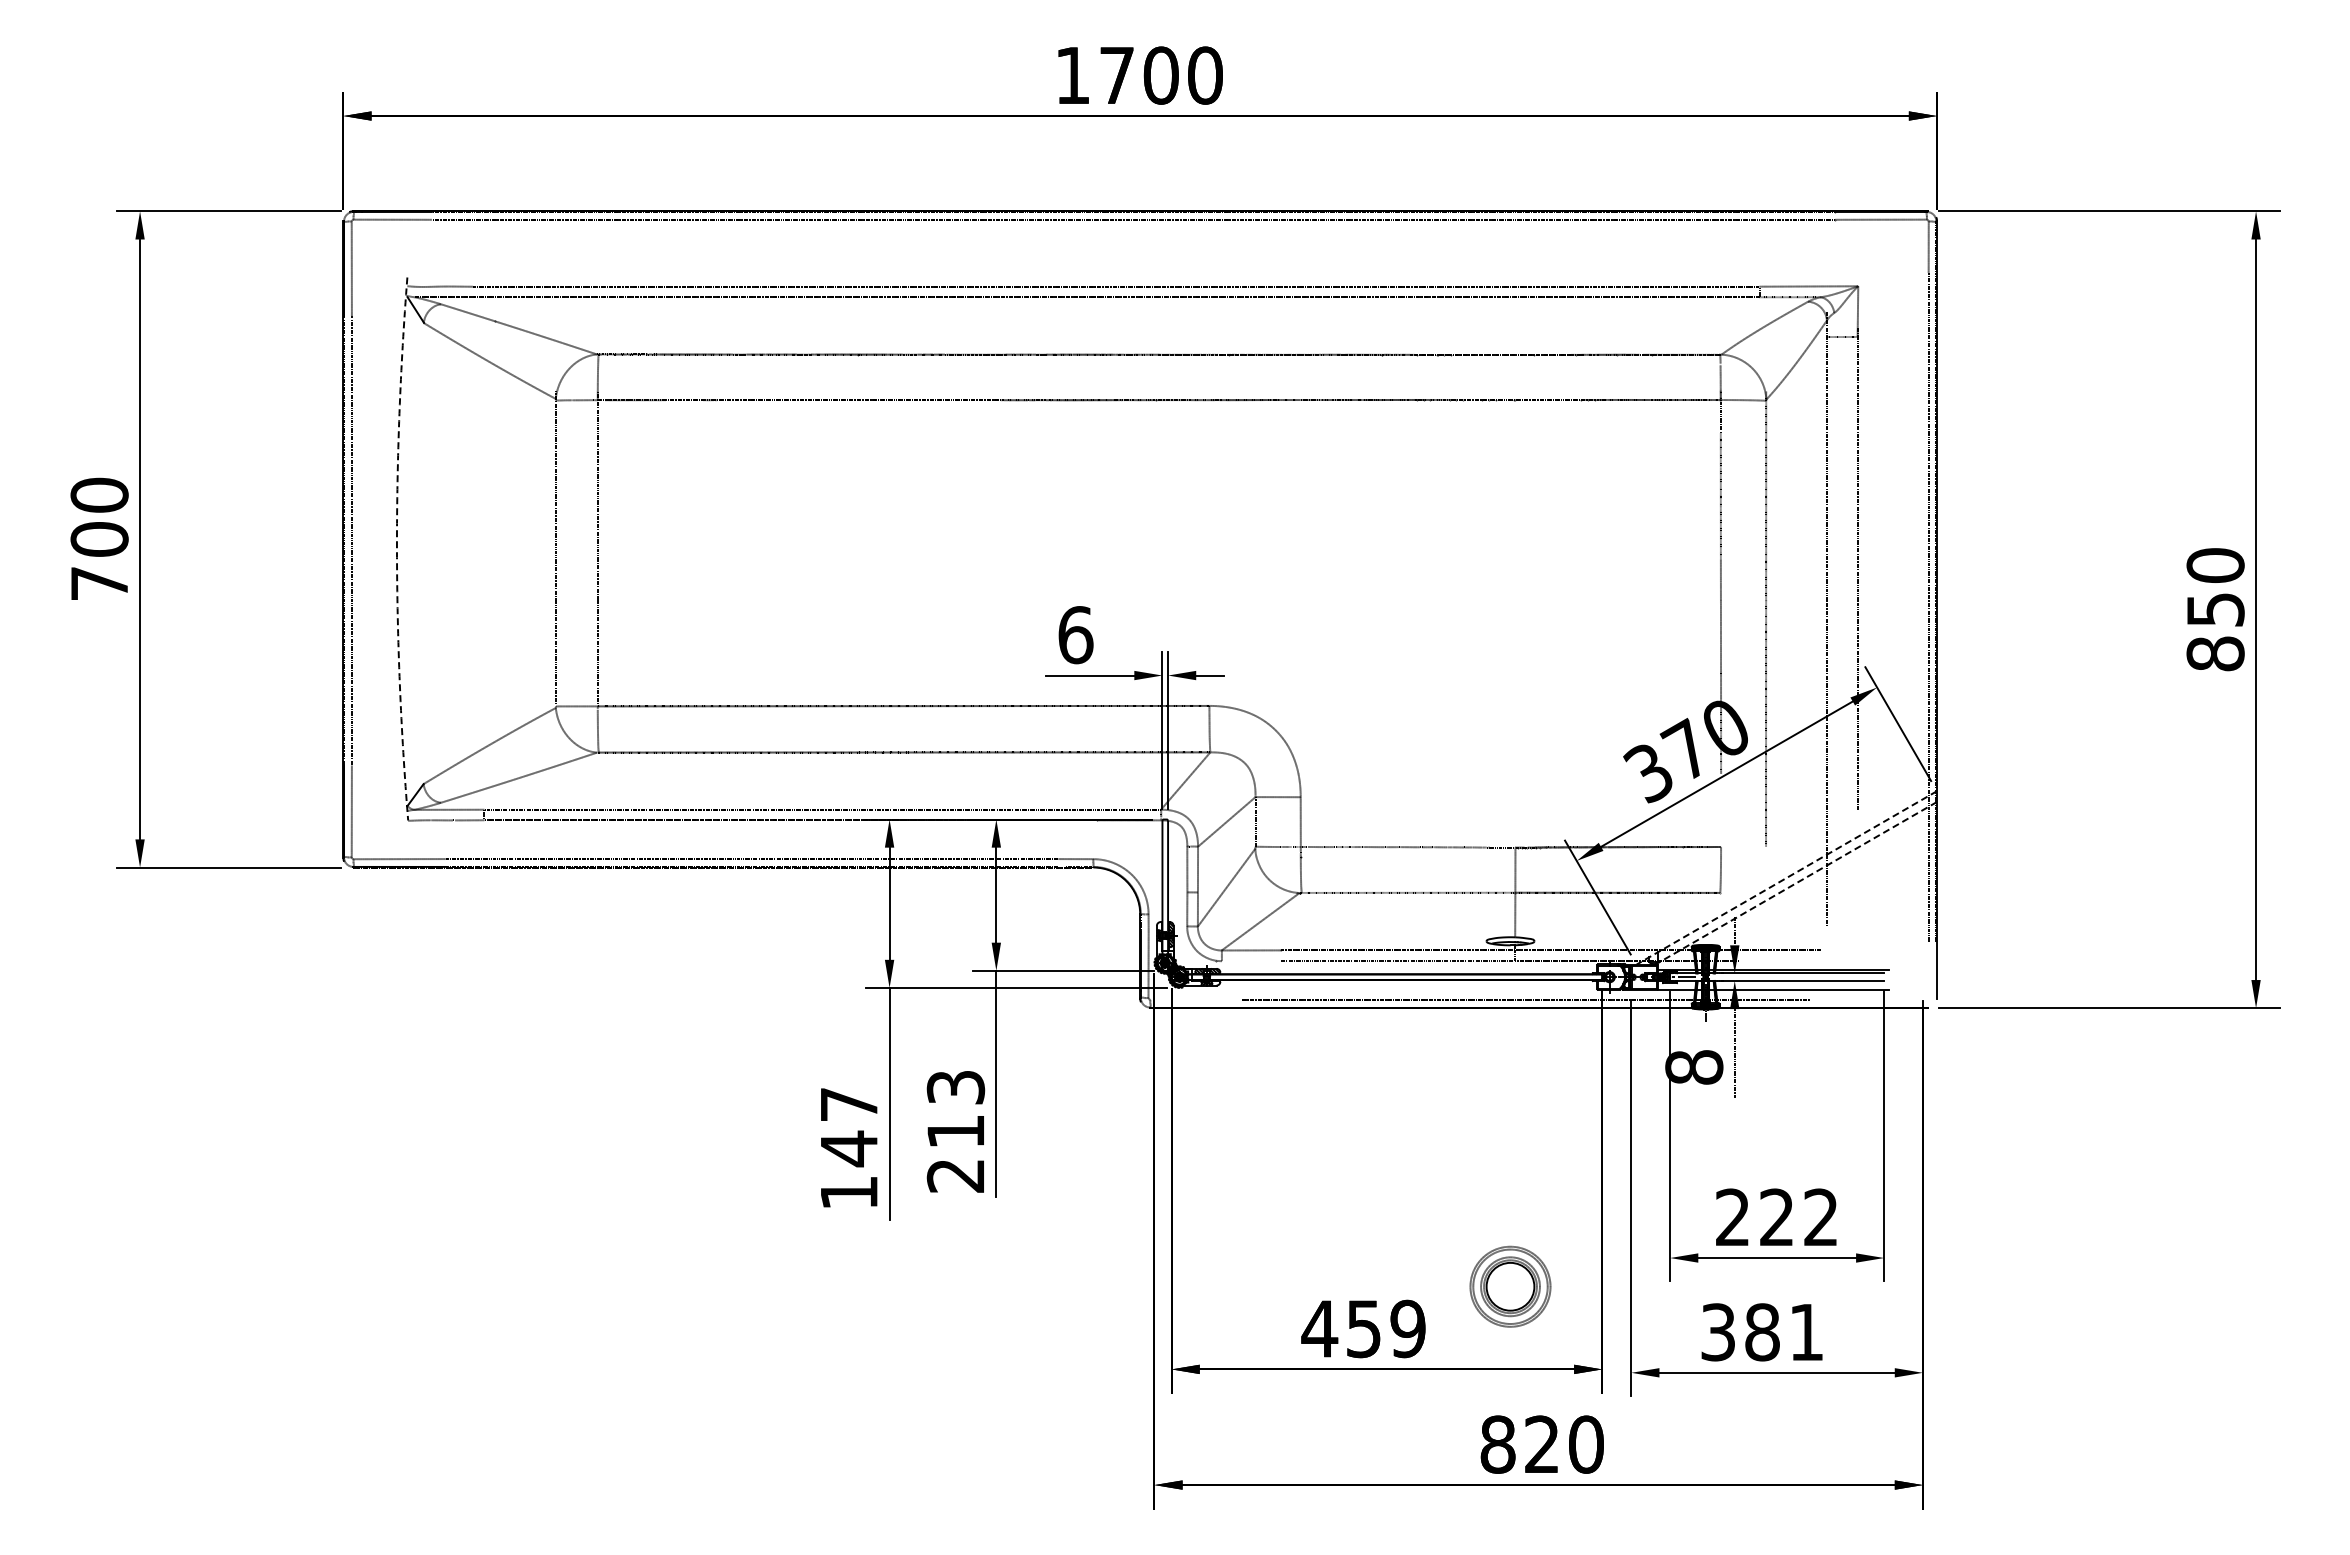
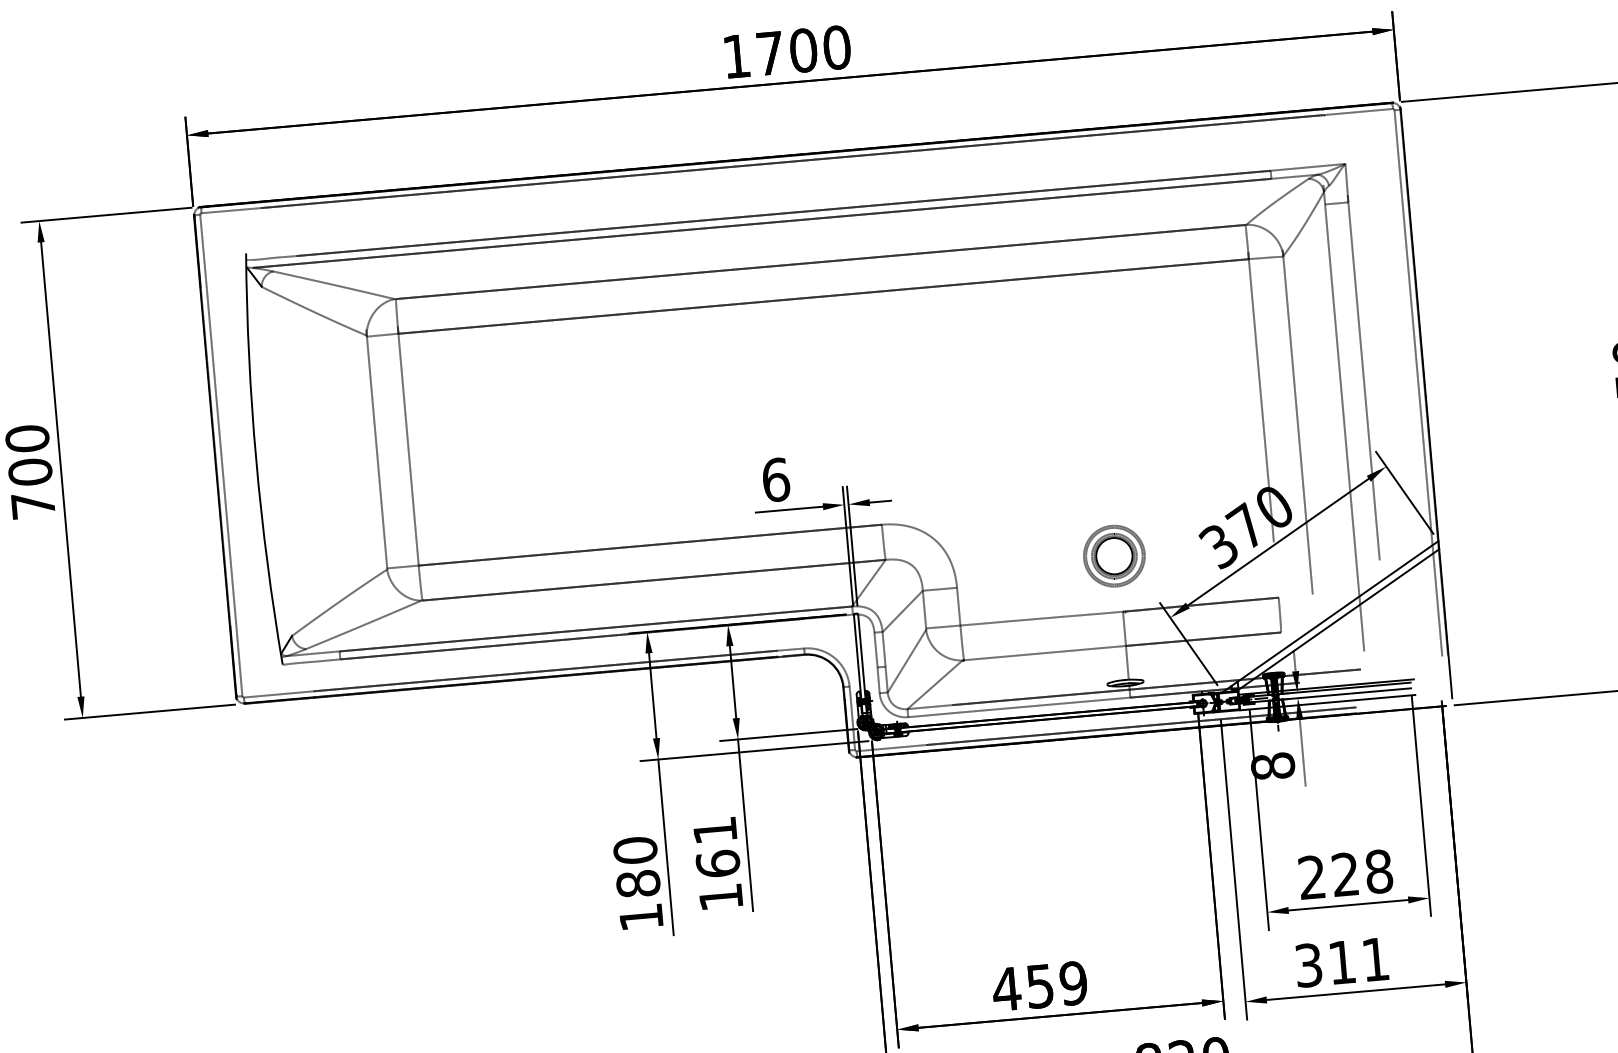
arc: (396, 549) -> (255, 460), dashed -> solid
line: (1786, 878) -> (1330, 617), dashed -> solid
line: (1796, 883) -> (1338, 620), dashed -> solid
line: (1251, 960) -> (930, 714), added
line: (1196, 999) -> (891, 747), added
text: (849, 1127) -> (637, 867), 147 -> 180
text: (955, 1131) -> (717, 863), 213 -> 161
text: (1821, 1217) -> (1379, 871), 222 -> 228
part: (1510, 1286) -> (1114, 555), moved
text: (1762, 1332) -> (1342, 962), 381 -> 311

